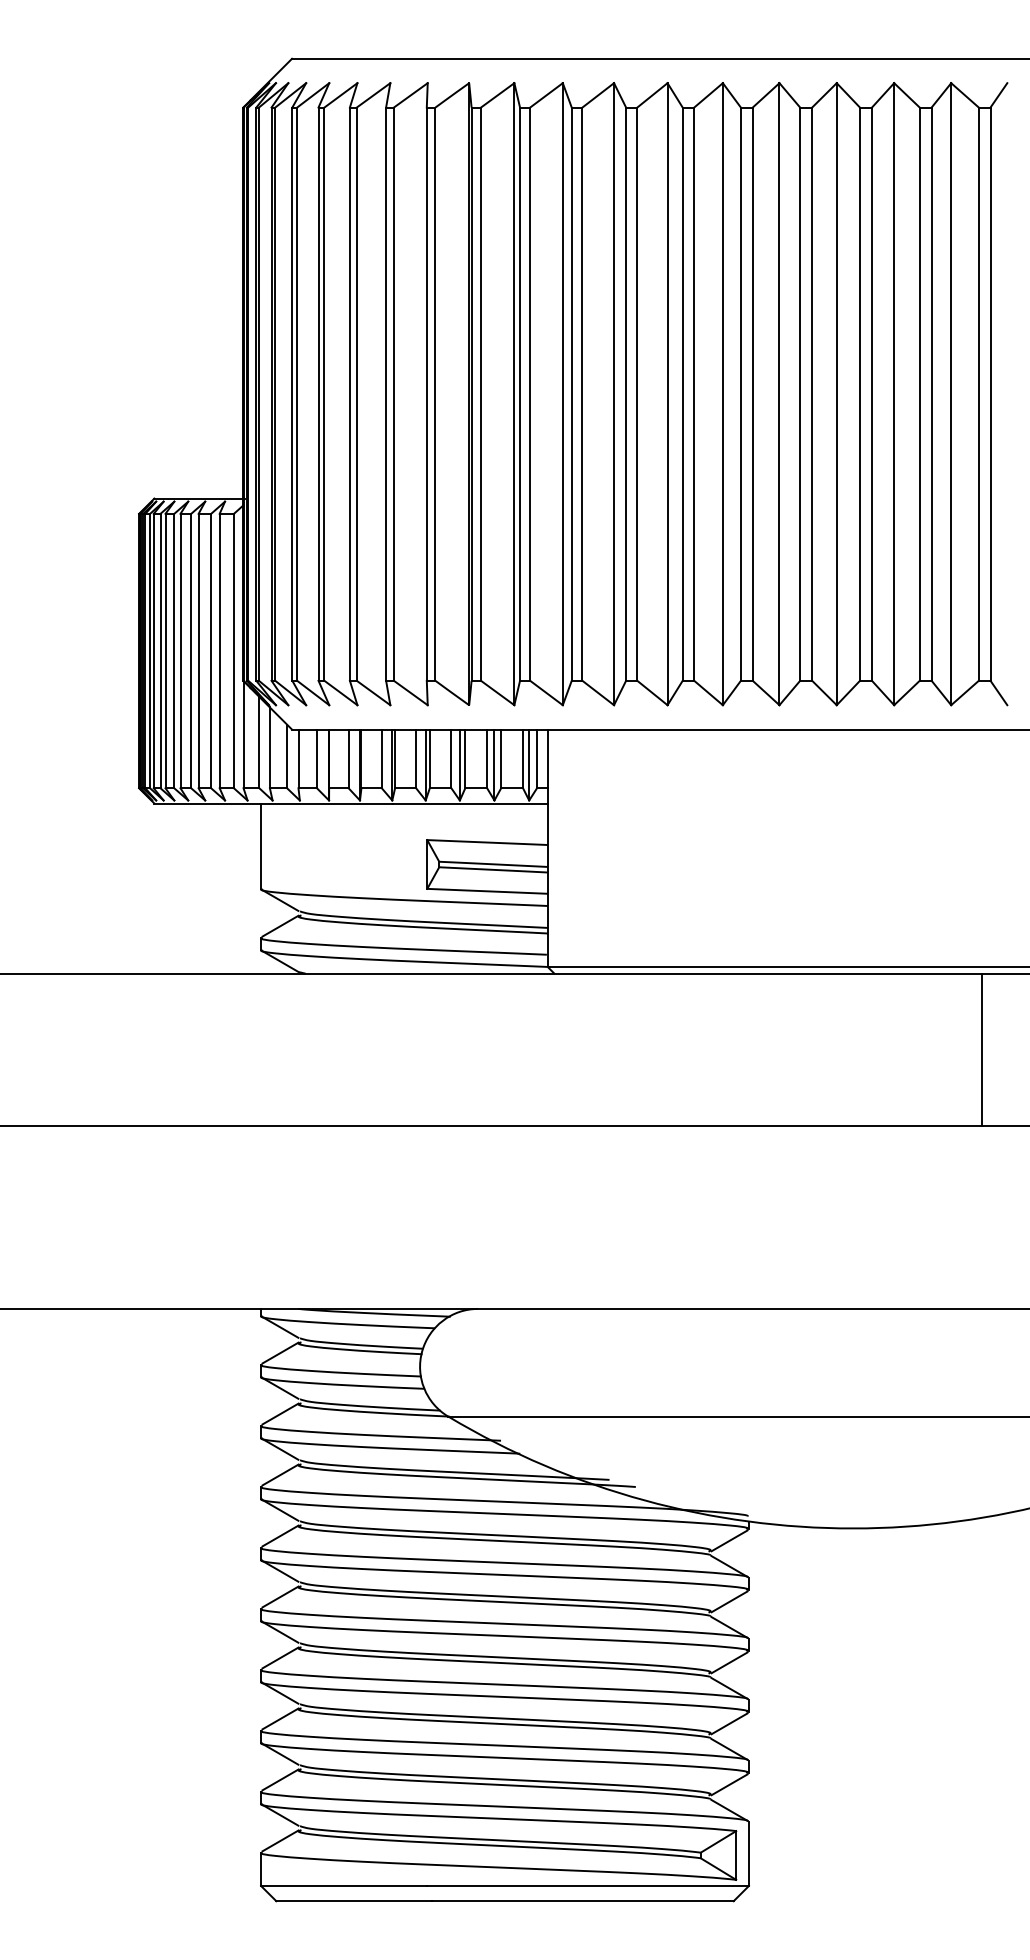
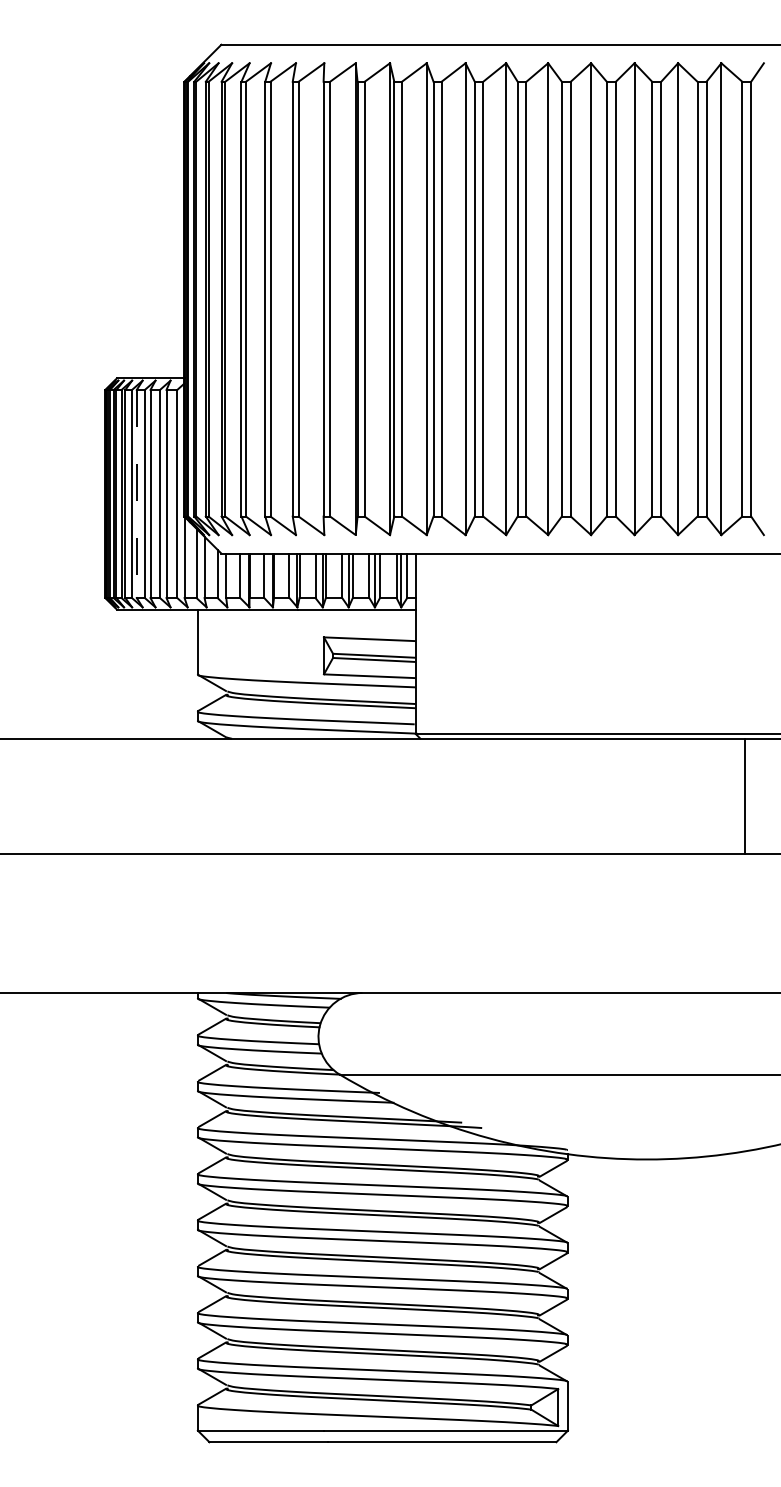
line: (180, 651) -> (136, 494), solid -> dashed

